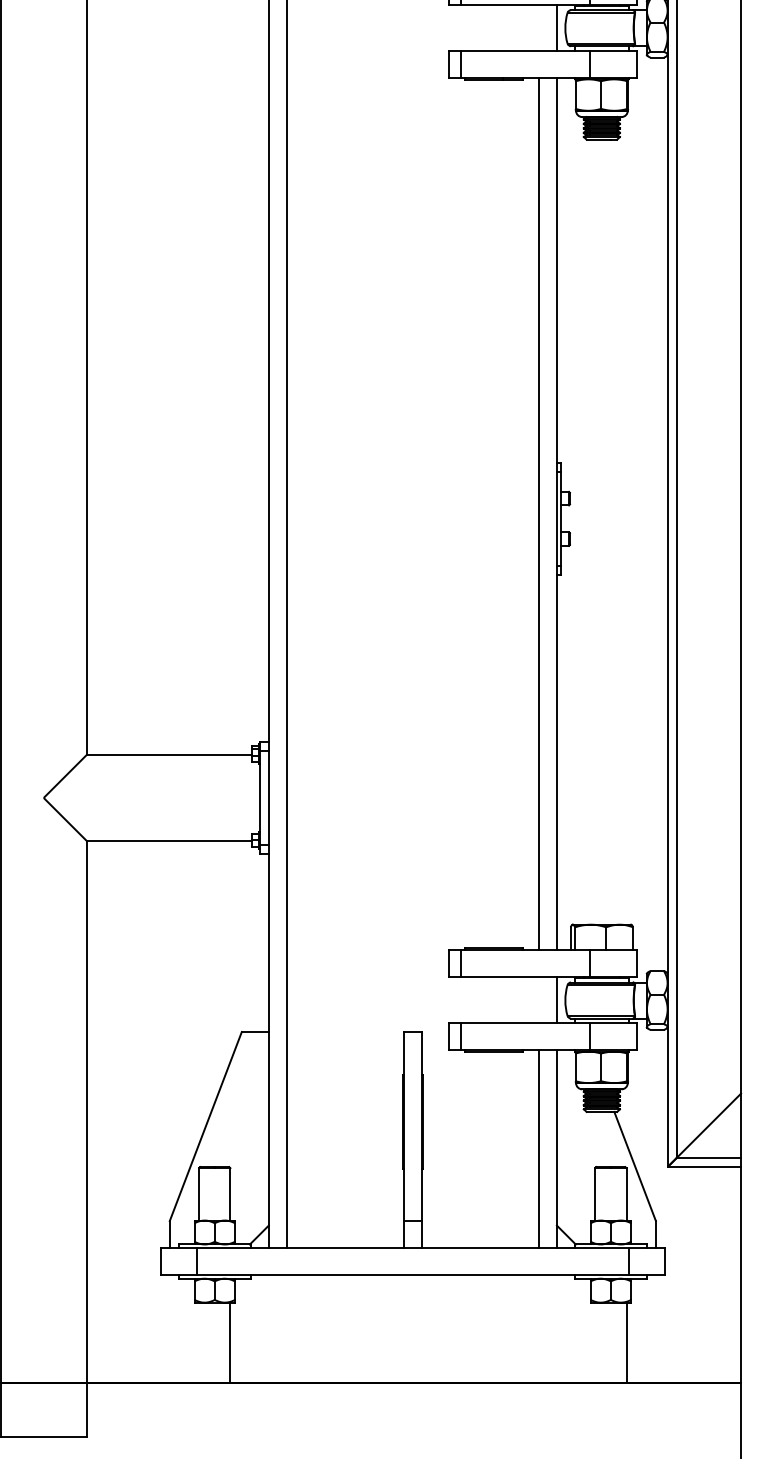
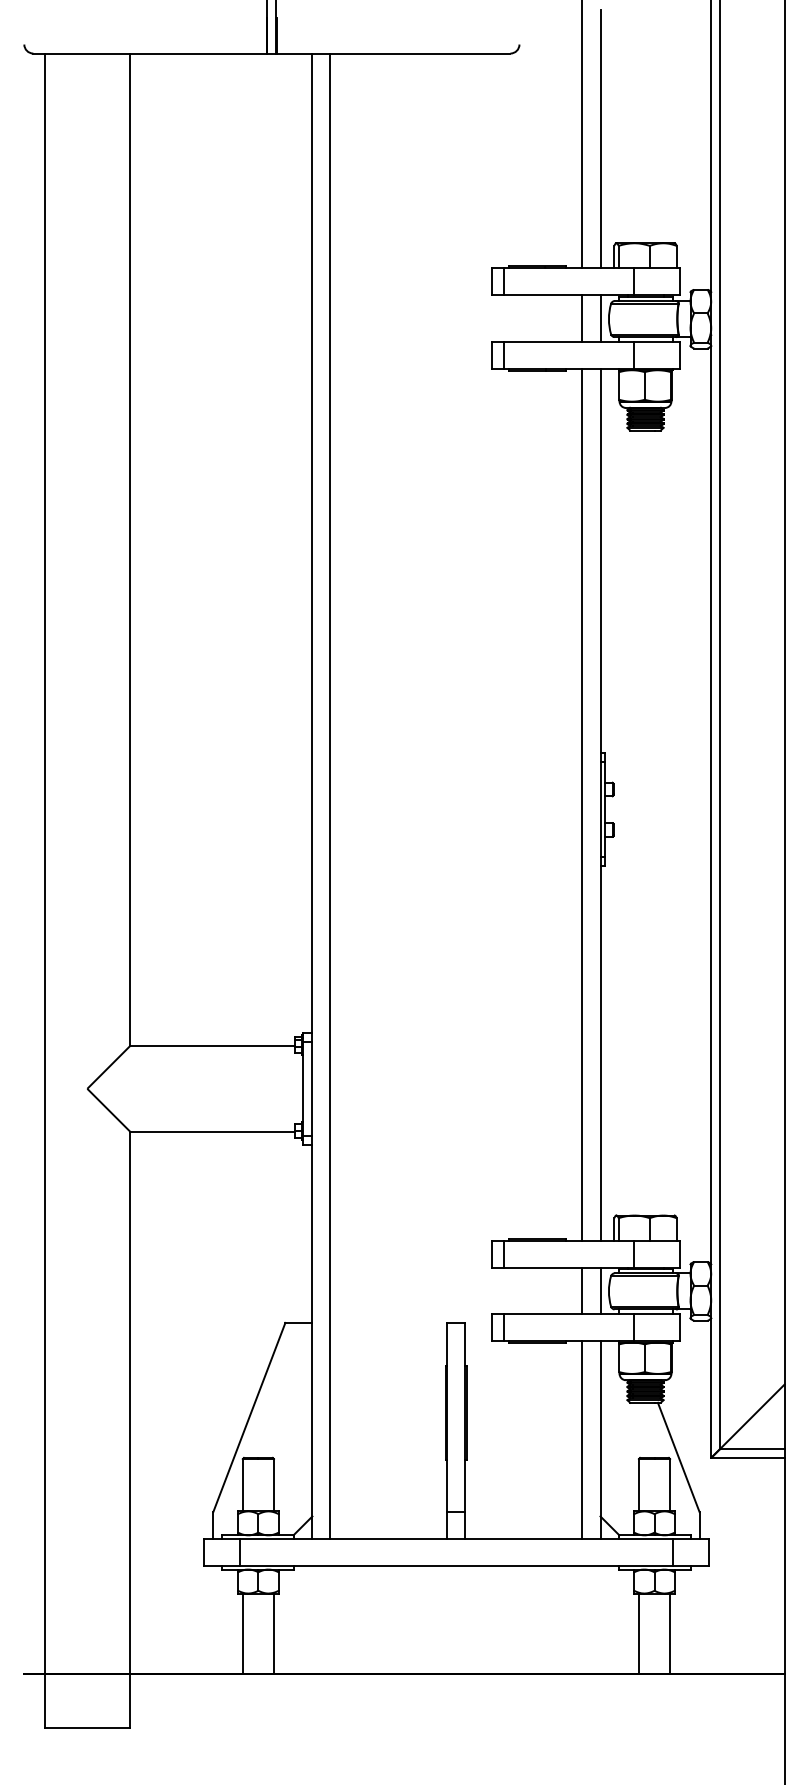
line: (538, 27) -> (582, 318), added
line: (538, 999) -> (582, 1290), added
line: (198, 1342) -> (242, 1633), added
line: (594, 1342) -> (638, 1633), added

